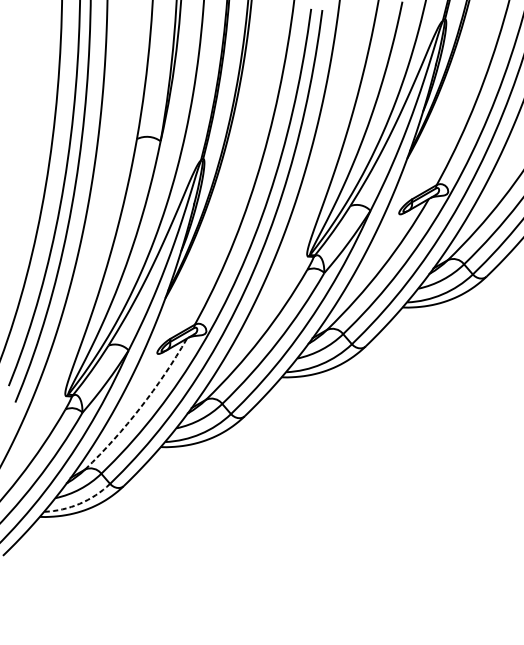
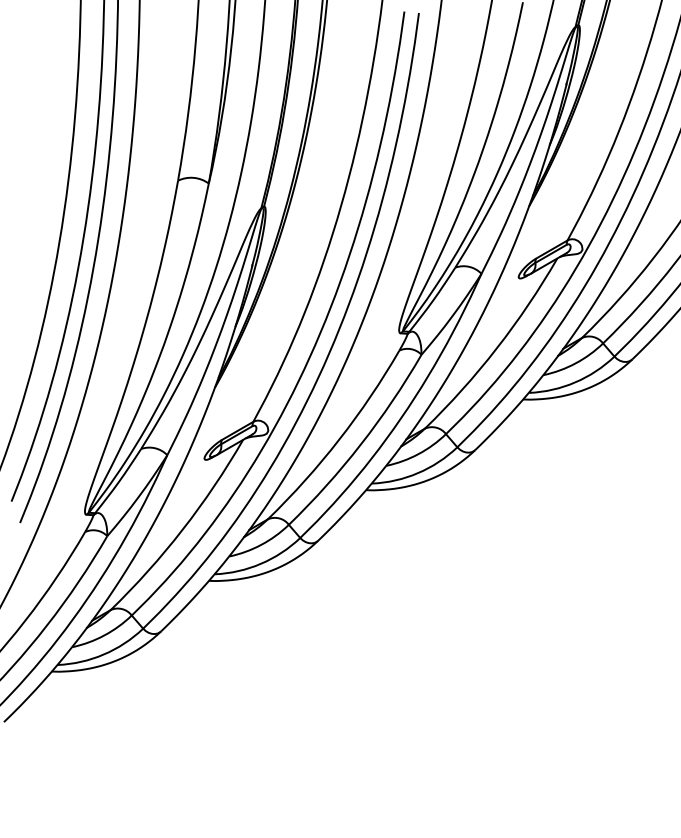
arc: (140, 407) -> (182, 529), dashed -> solid
arc: (79, 503) -> (103, 654), dashed -> solid

